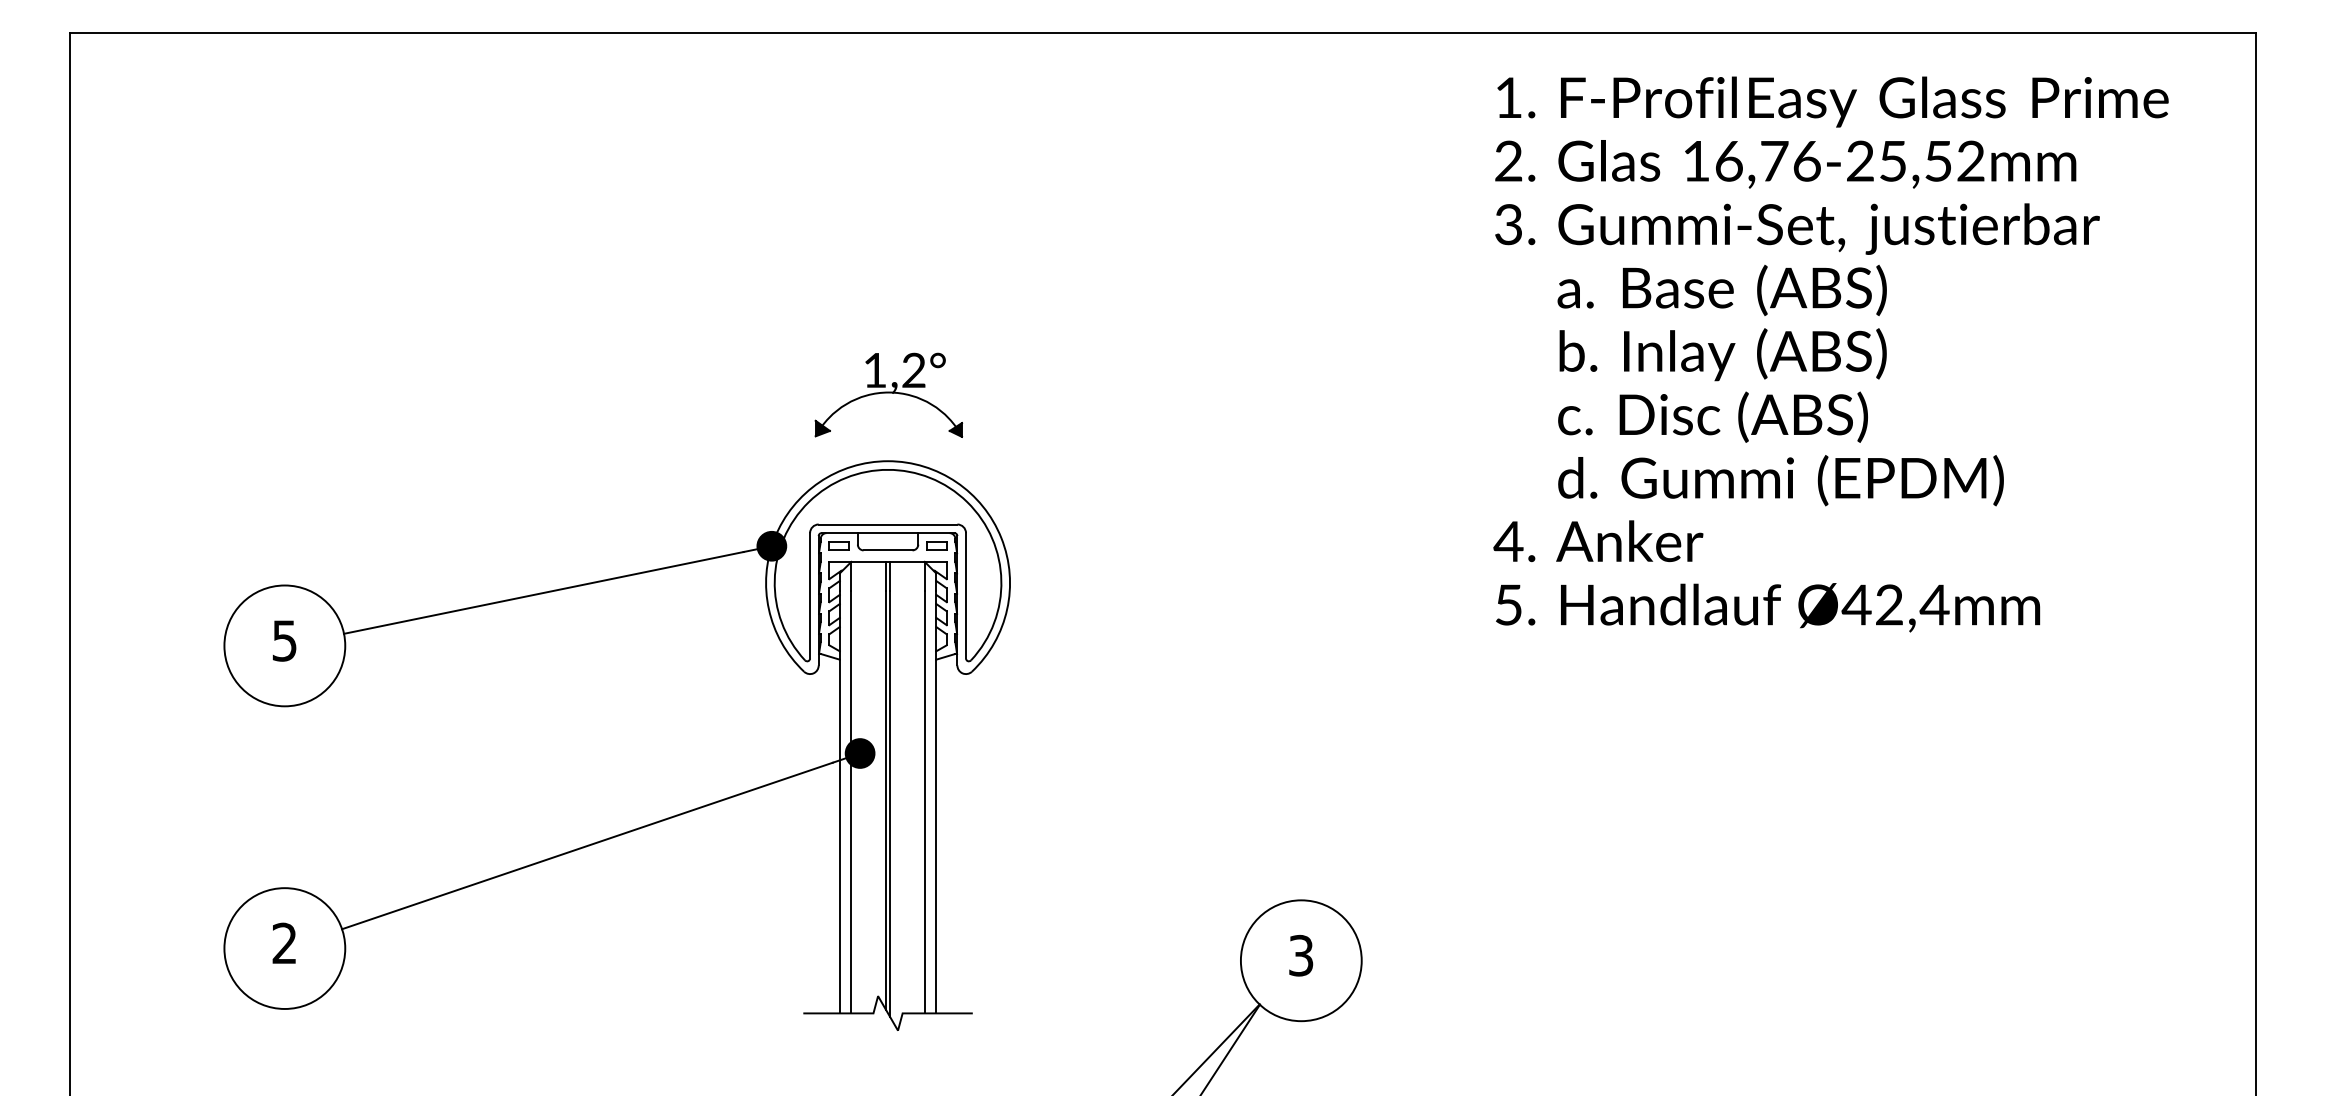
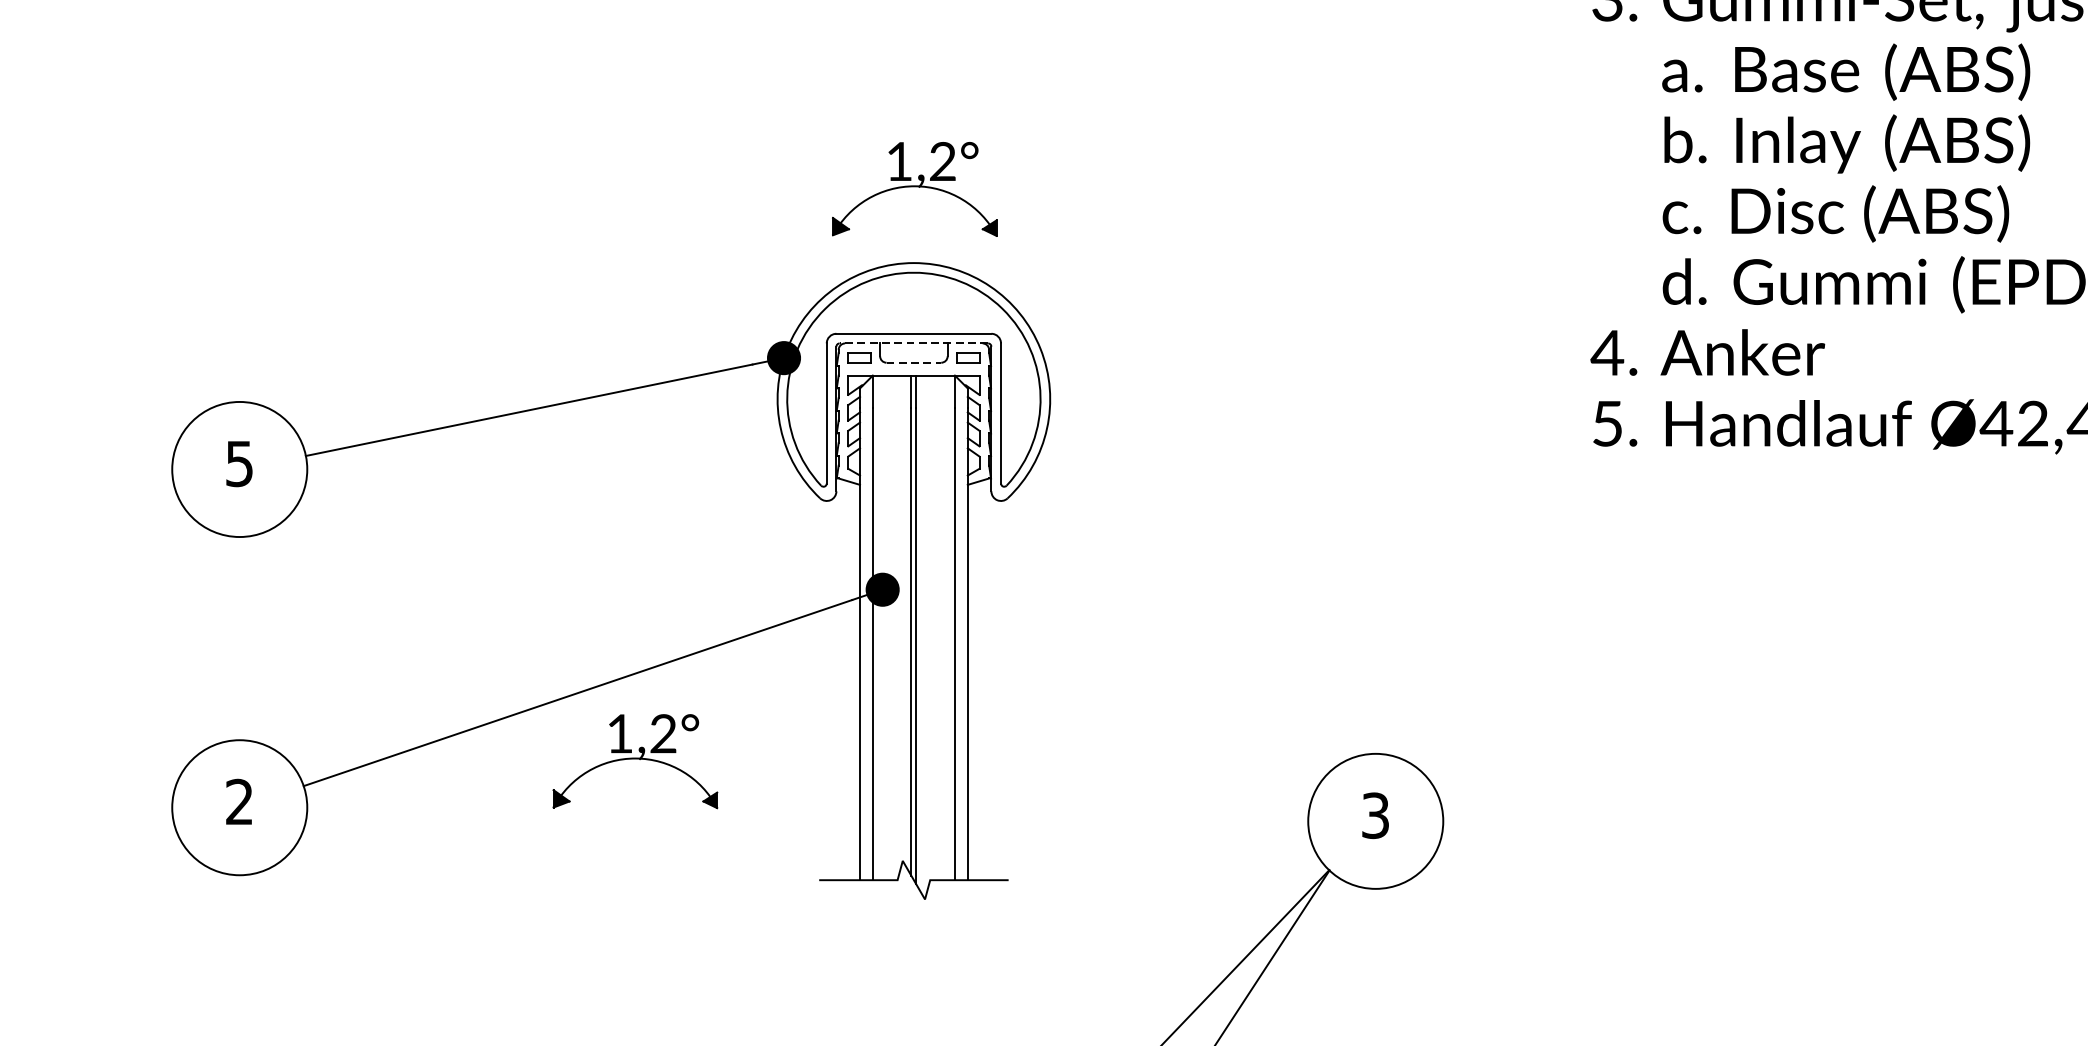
line: (887, 533) -> (913, 343), solid -> dashed
line: (888, 550) -> (914, 362), solid -> dashed
part: (638, 906) -> (635, 760), added

